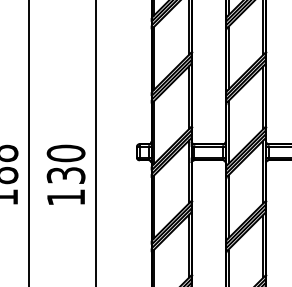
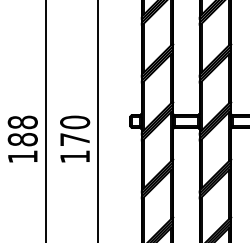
text: (66, 175) -> (75, 139), 130 -> 170

